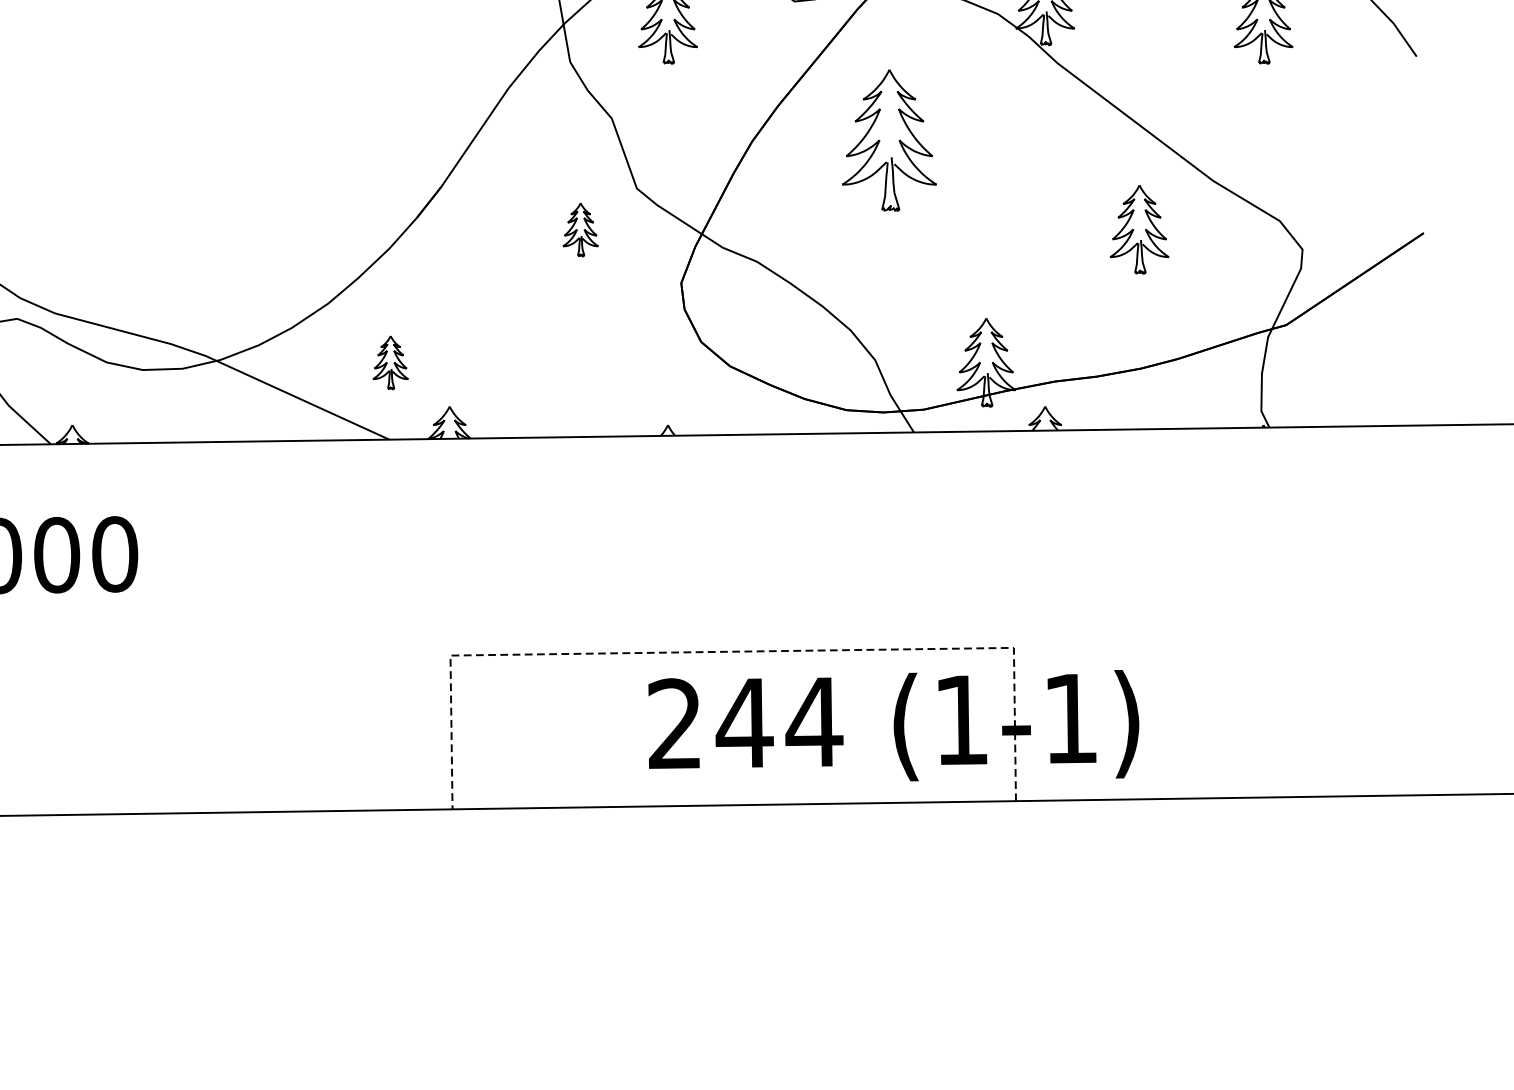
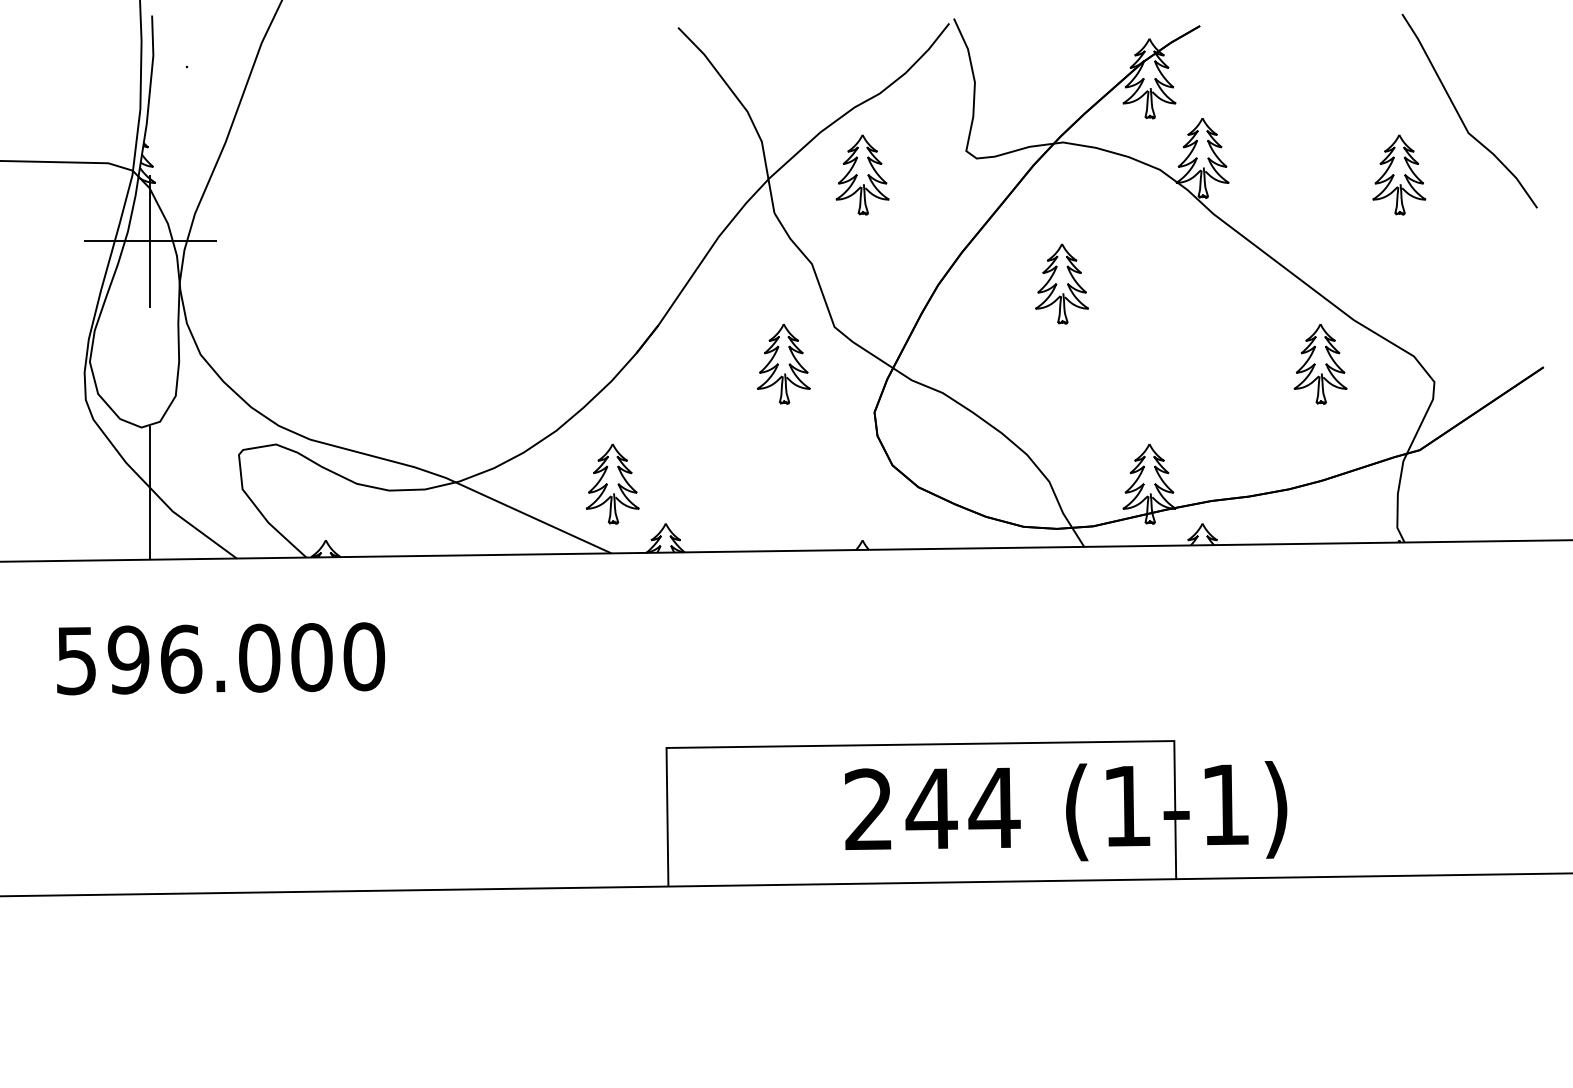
part: (888, 140) -> (1061, 283), size x0.62
part: (580, 230) -> (783, 364), size x1.67
part: (1139, 230) -> (1320, 364), moved
part: (390, 362) -> (612, 483), size x1.67
line: (732, 651) -> (920, 744), dashed -> solid

